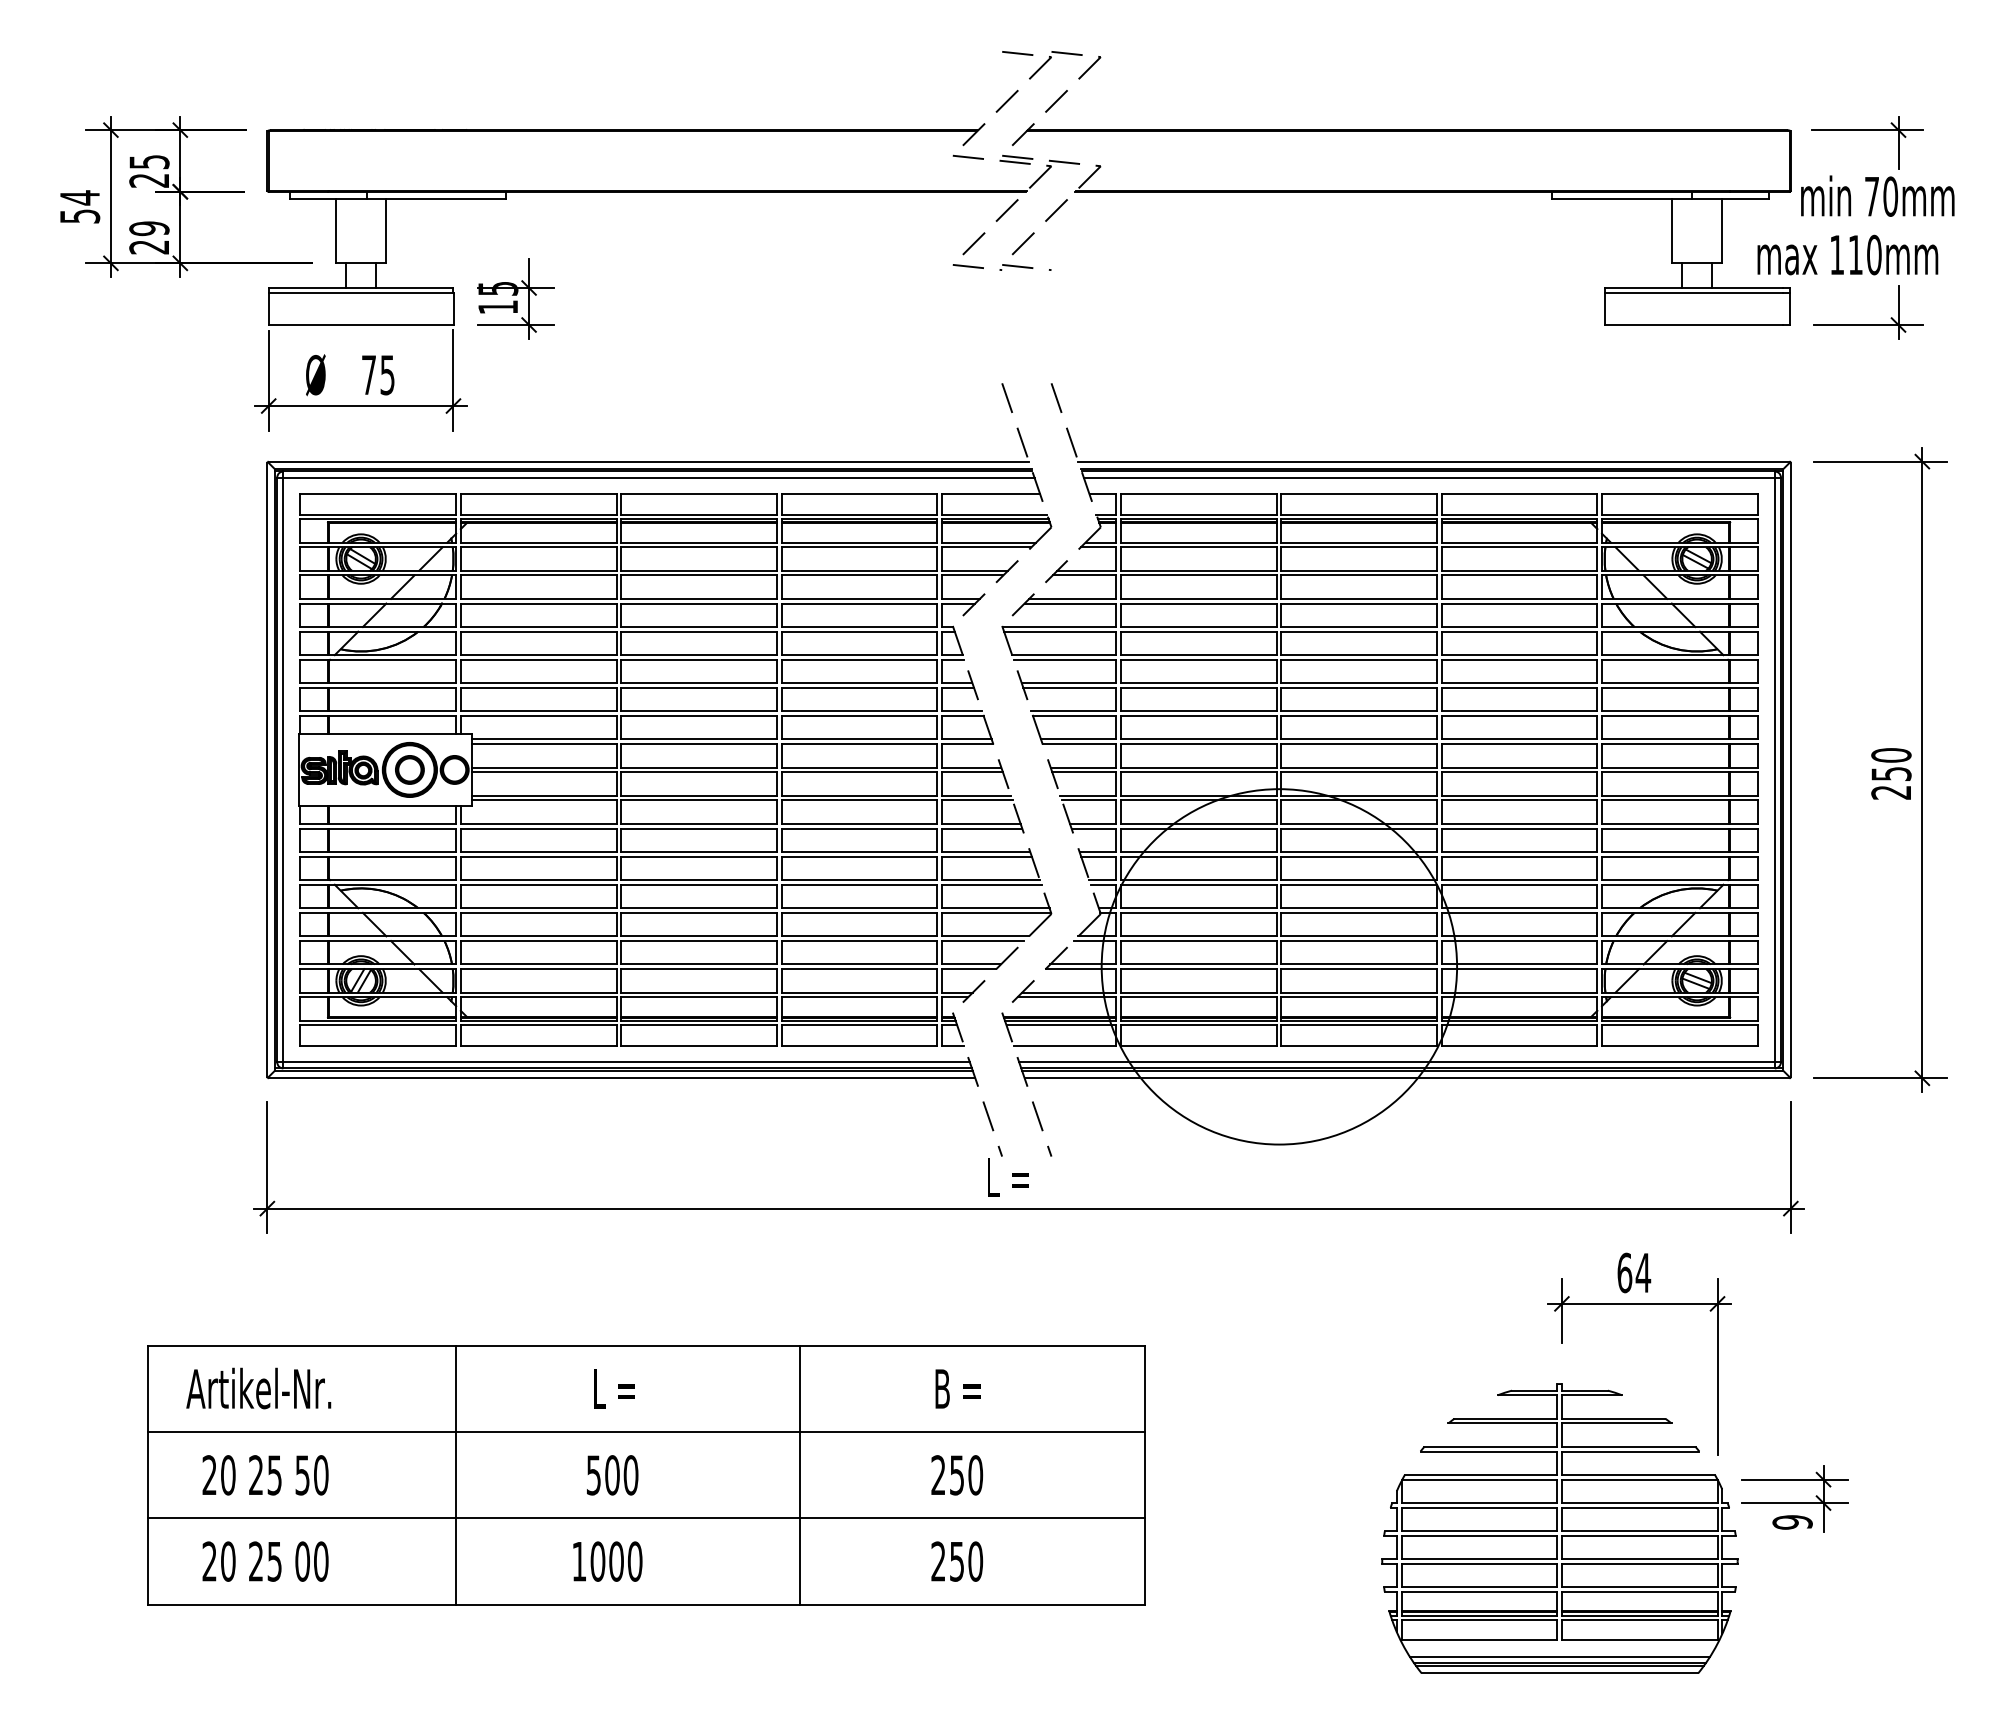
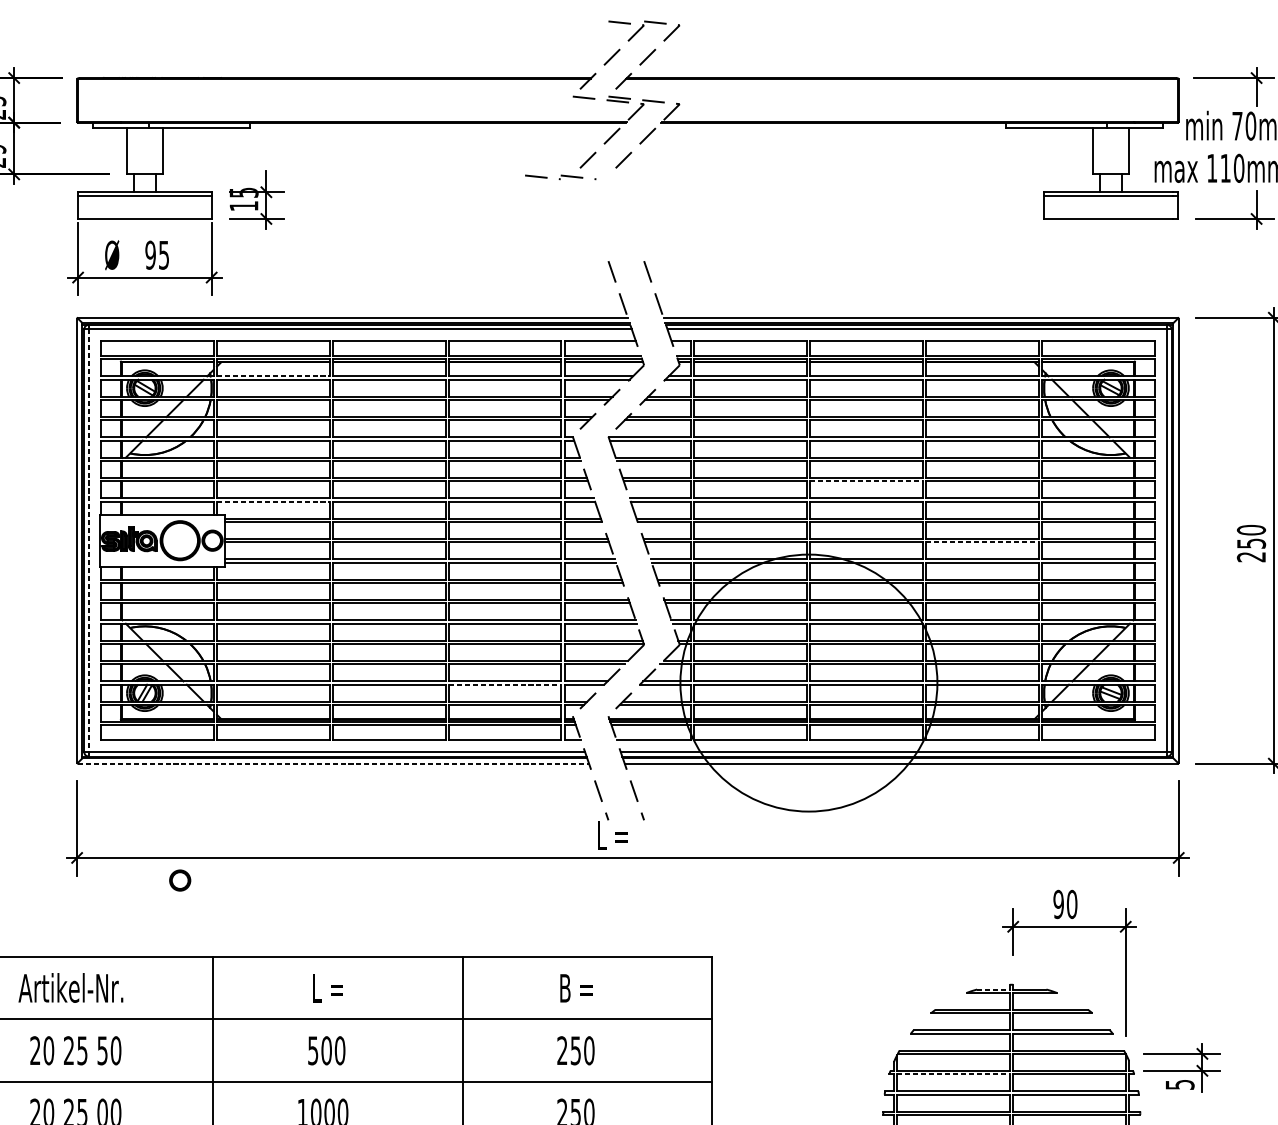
part: (1001, 267) -> (560, 177), moved
text: (368, 375) -> (150, 255), 75 -> 95
line: (538, 542) -> (273, 376), solid -> dashed
line: (1359, 687) -> (866, 481), solid -> dashed
line: (538, 716) -> (273, 502), solid -> dashed
part: (409, 769) -> (179, 880), moved
line: (283, 770) -> (88, 541), solid -> dashed
line: (1519, 772) -> (982, 542), solid -> dashed
line: (859, 969) -> (505, 685), solid -> dashed
line: (622, 1078) -> (333, 763), solid -> dashed
text: (1634, 1272) -> (1065, 904), 64 -> 90
line: (1534, 1390) -> (993, 989), solid -> dashed
line: (1479, 1507) -> (953, 1074), solid -> dashed
text: (1792, 1522) -> (1179, 1084), 9 -> 5

